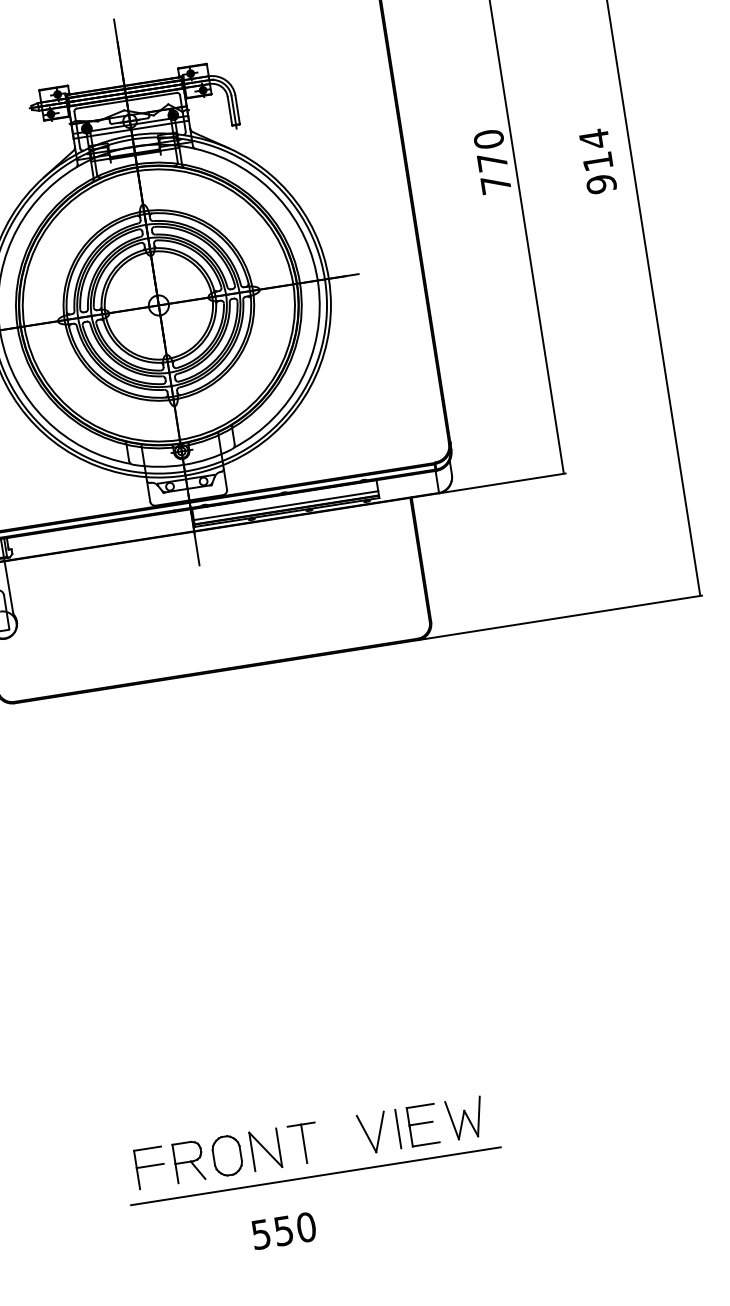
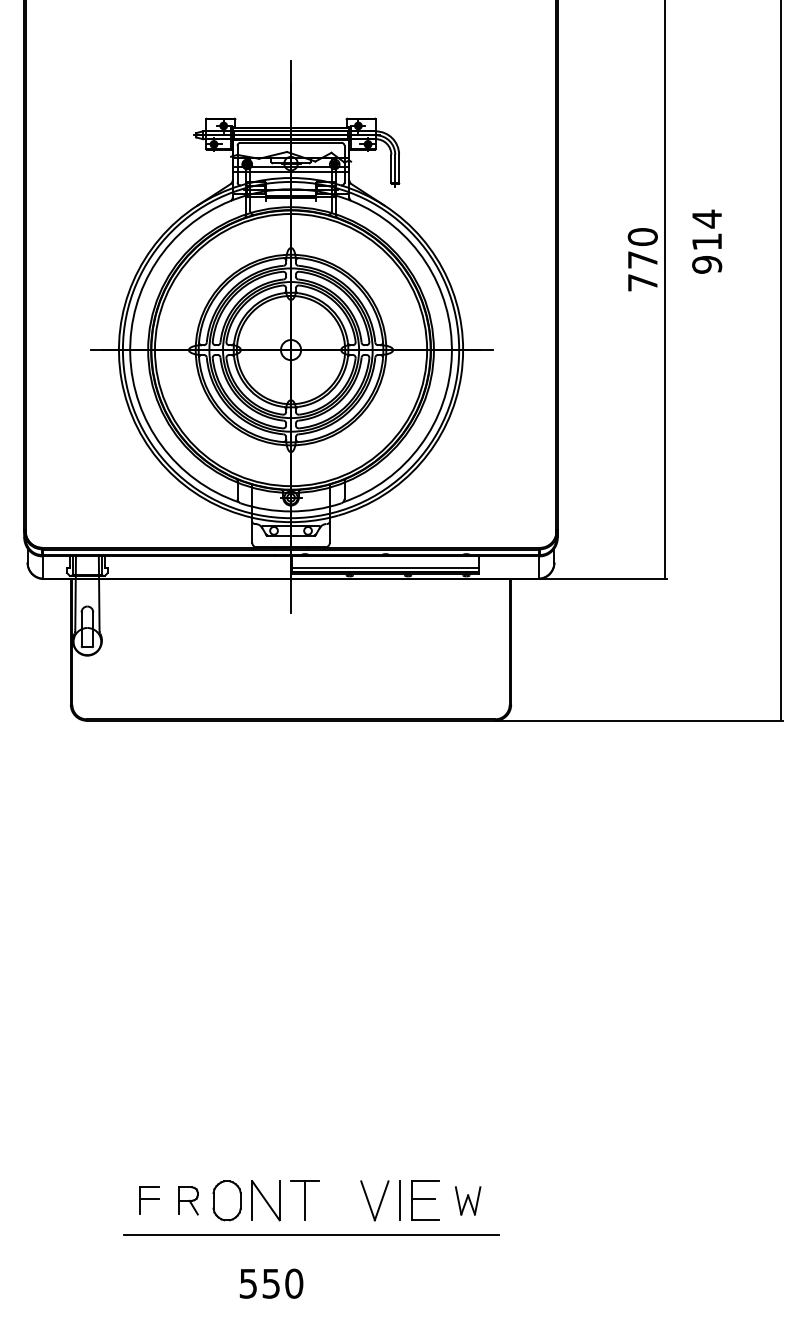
text: (598, 161) -> (707, 241), moved
part: (464, 1118) -> (467, 1200), size x0.7
part: (189, 1161) -> (188, 1200), size x0.7
part: (150, 1167) -> (149, 1200), size x0.7

